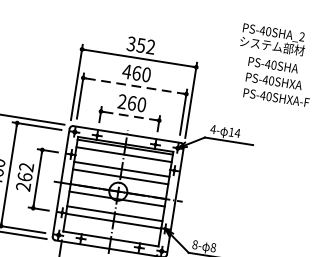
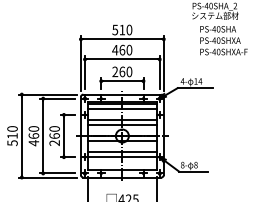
text: (141, 44) -> (122, 29), 352 -> 510
line: (134, 86) -> (122, 59), dashed -> solid
line: (130, 116) -> (122, 81), dashed -> solid
text: (26, 166) -> (54, 128), 262 -> 260

